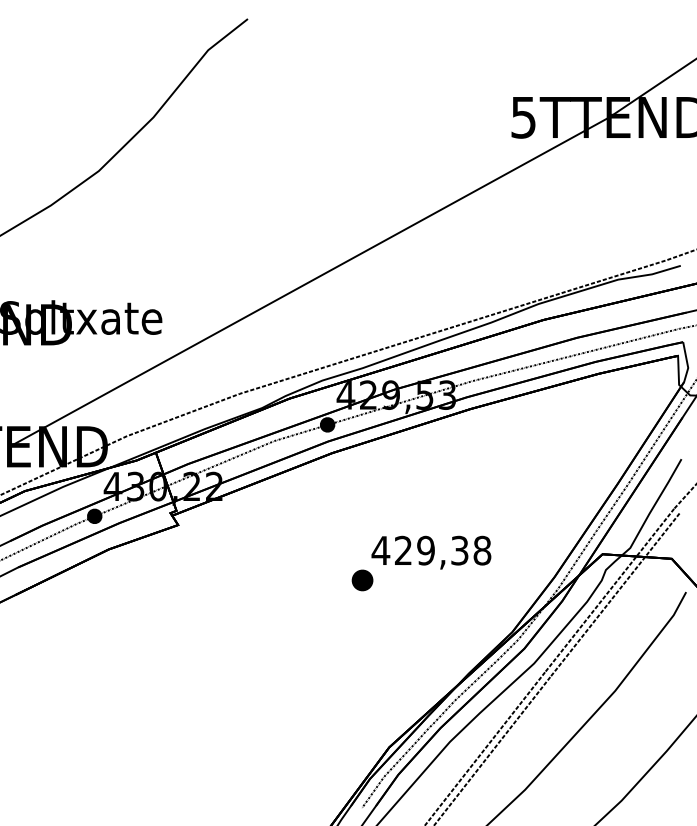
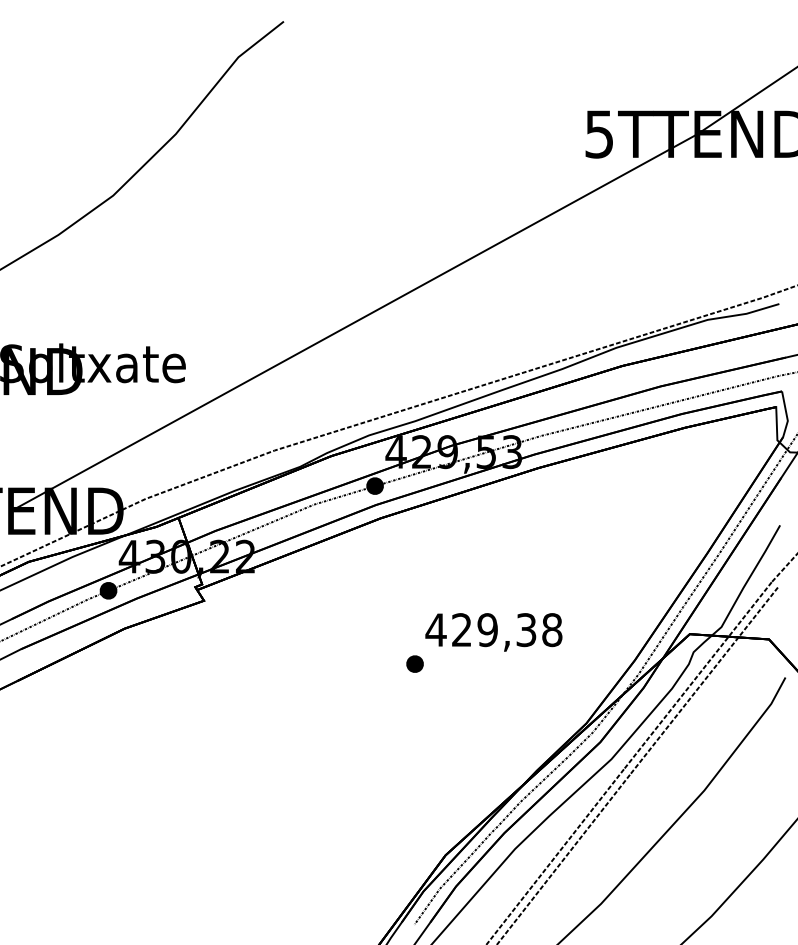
part: (362, 579) -> (414, 663), size x0.71

